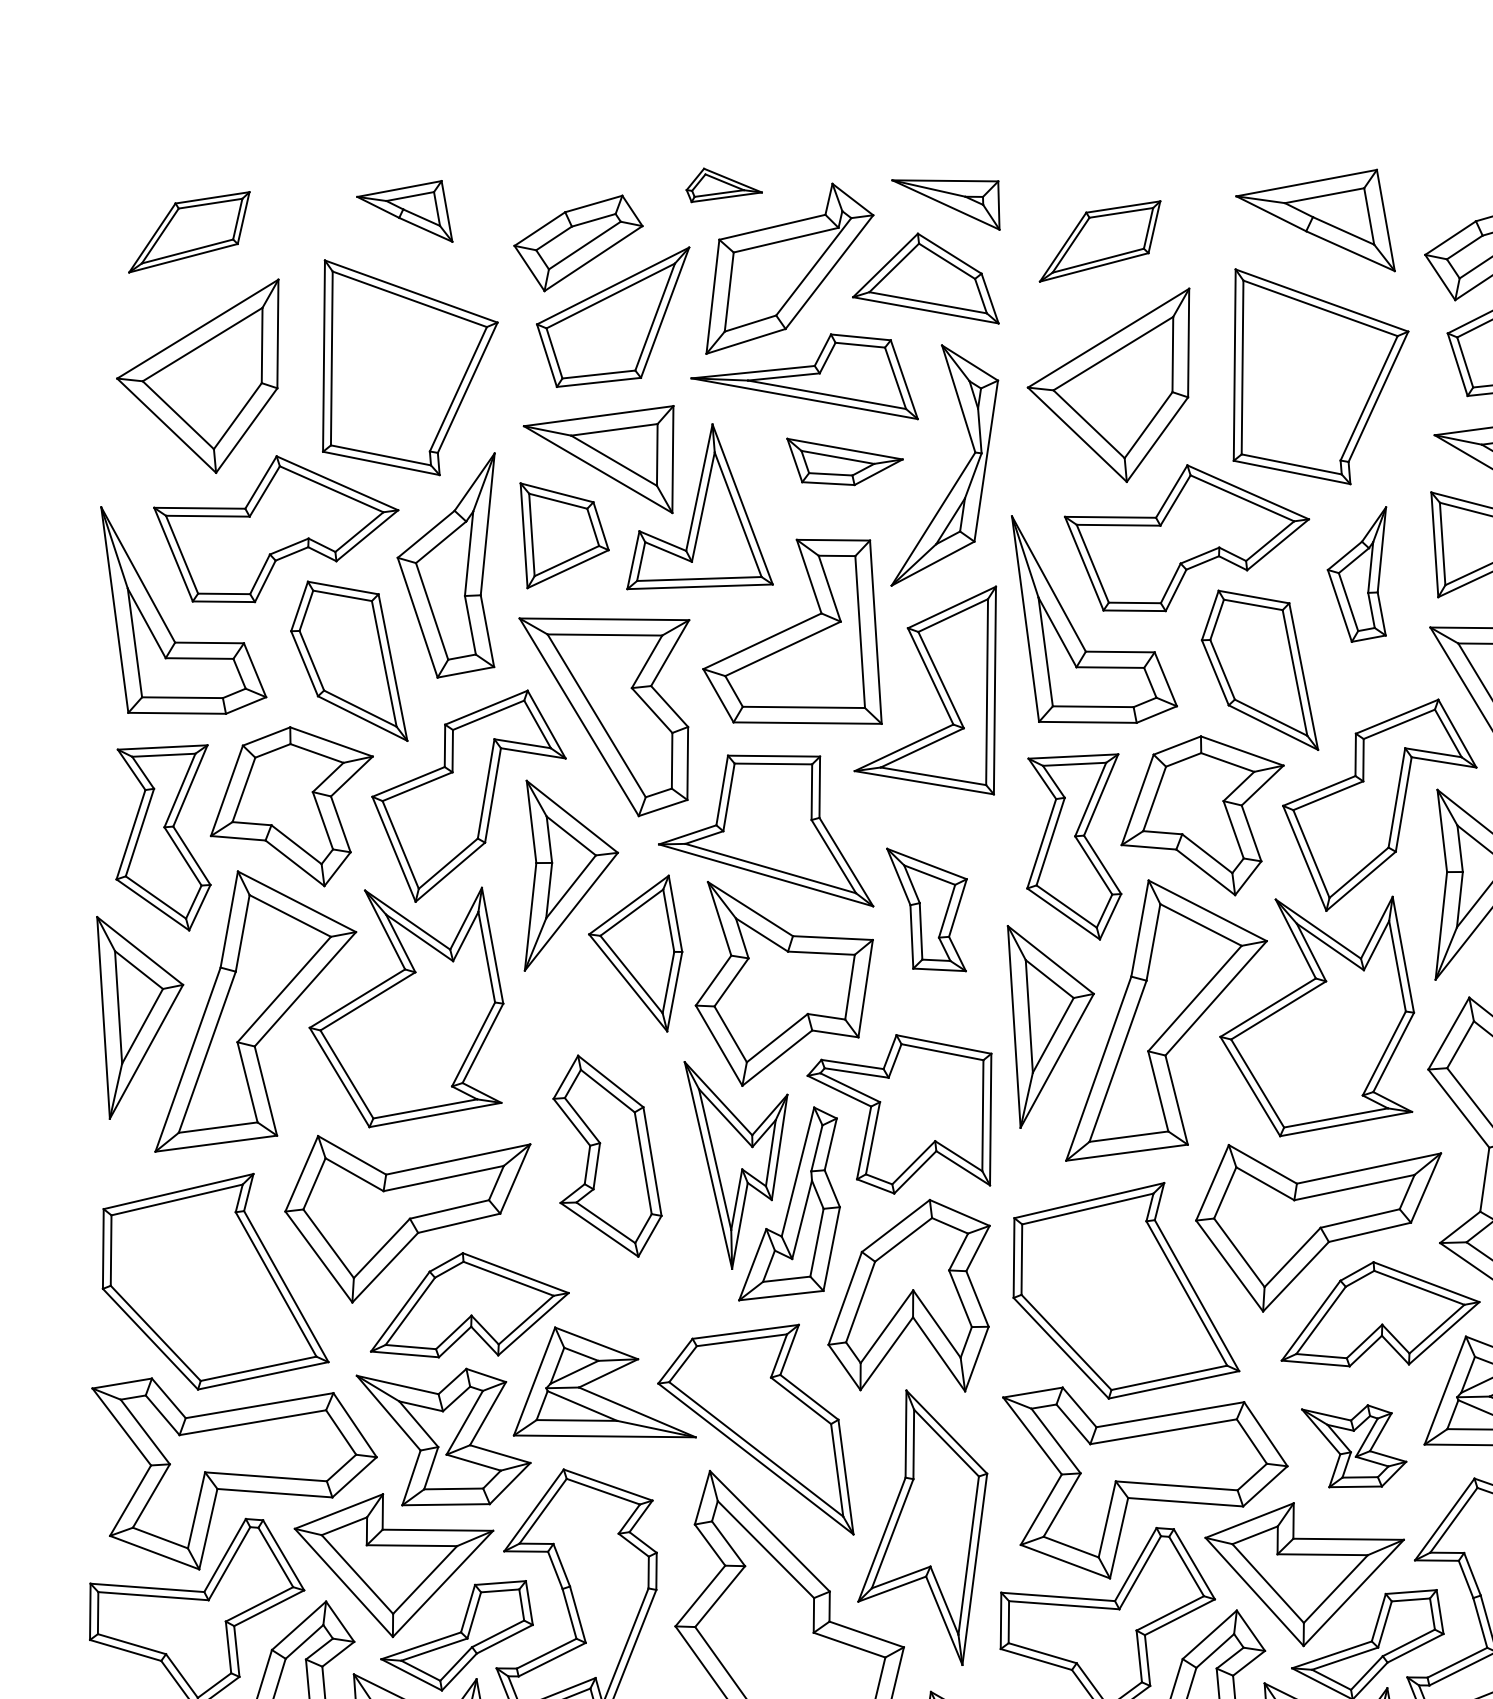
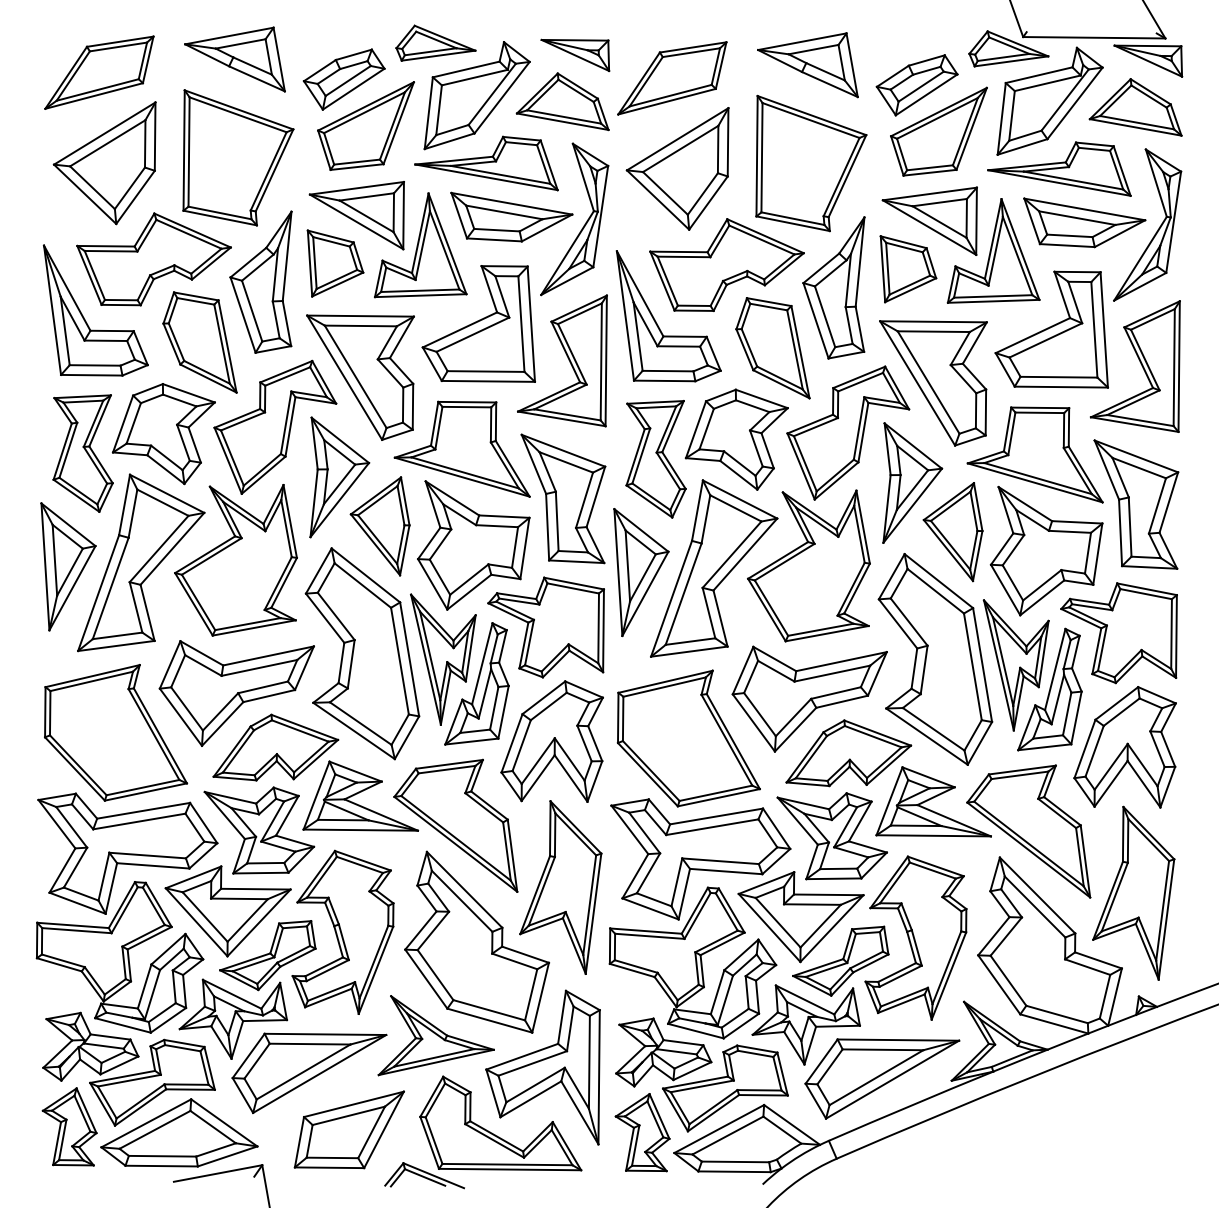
part: (723, 184) -> (435, 42), size x1.67
part: (404, 211) -> (234, 59), size x1.67
part: (189, 232) -> (99, 72), size x1.43
part: (1100, 241) -> (672, 78), size x1.43
part: (844, 460) -> (511, 216), size x1.67
part: (1356, 573) -> (833, 287), size x1.67
part: (927, 909) -> (563, 498), size x1.67
part: (607, 1155) -> (362, 653), size x1.67
part: (1353, 1446) -> (831, 836), size x1.67

